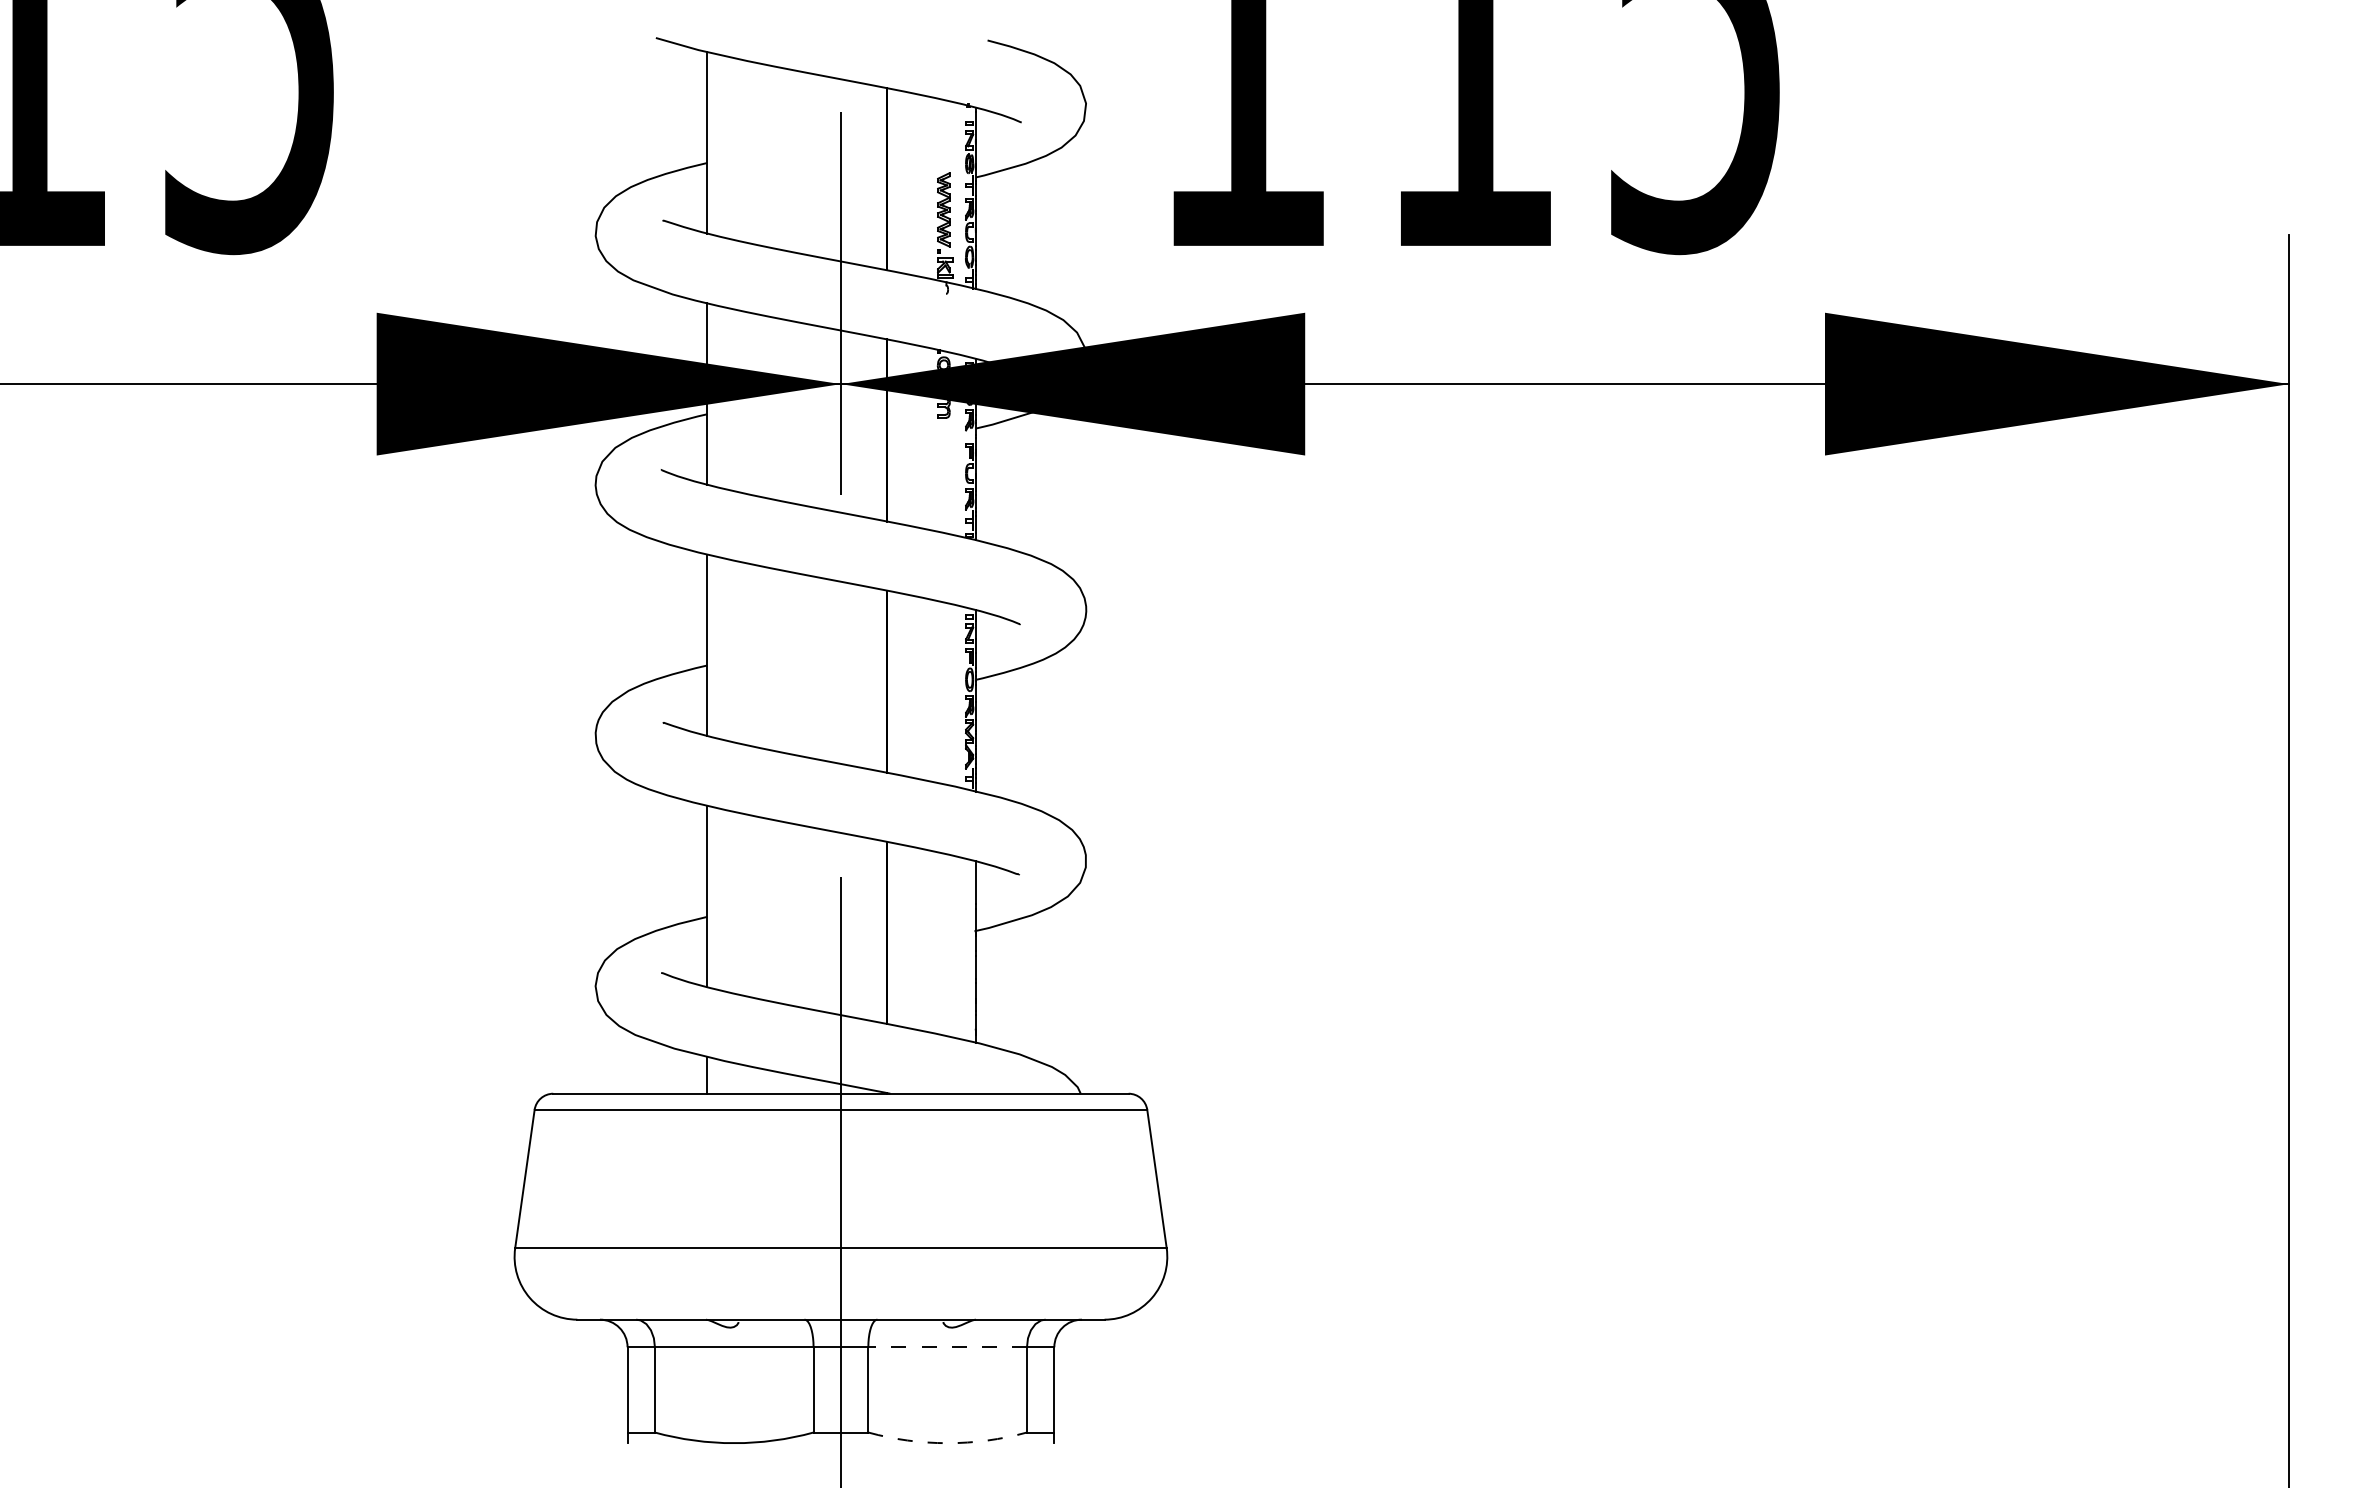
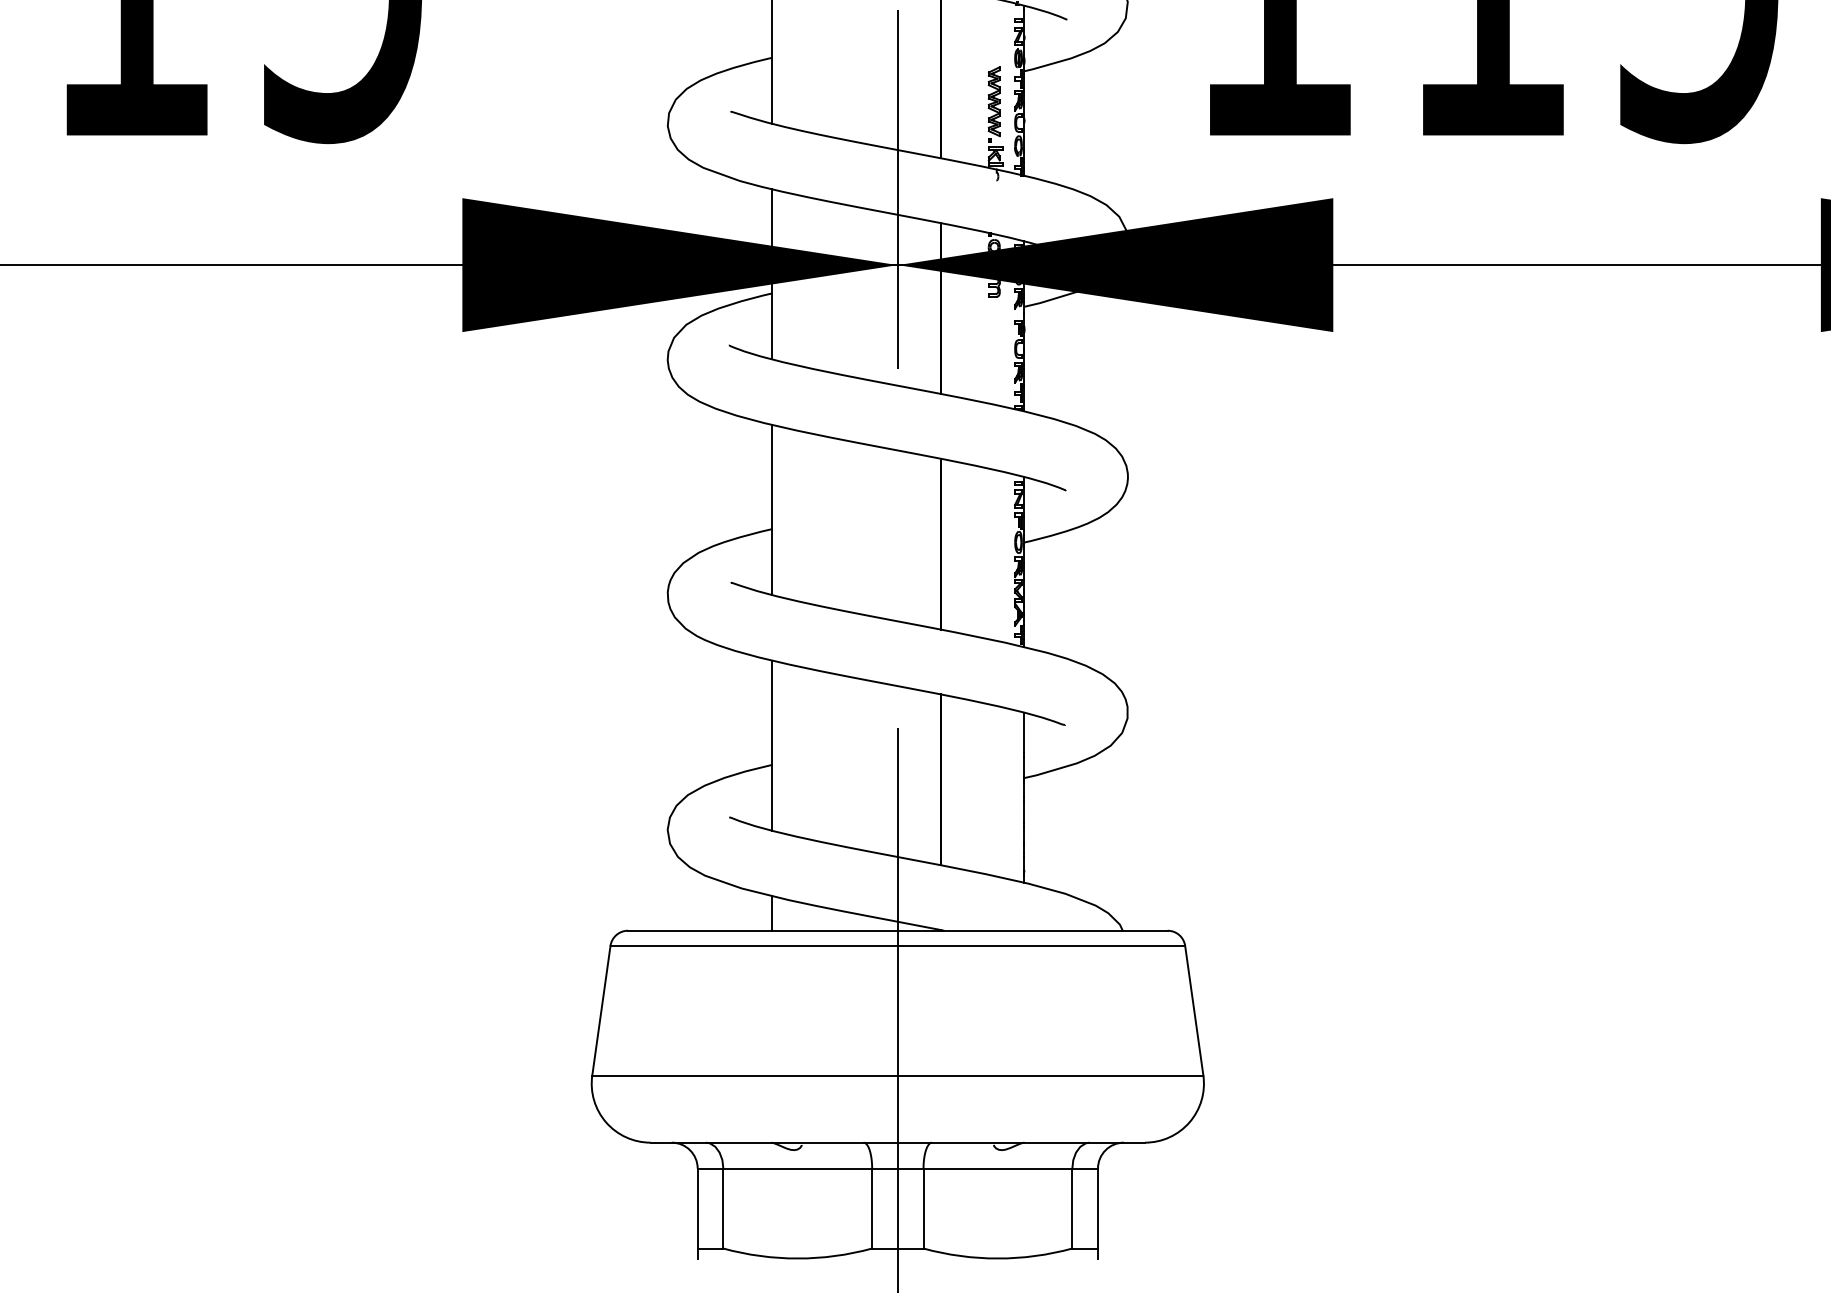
line: (947, 1347) -> (997, 1168), dashed -> solid
arc: (947, 1443) -> (997, 1258), dashed -> solid

